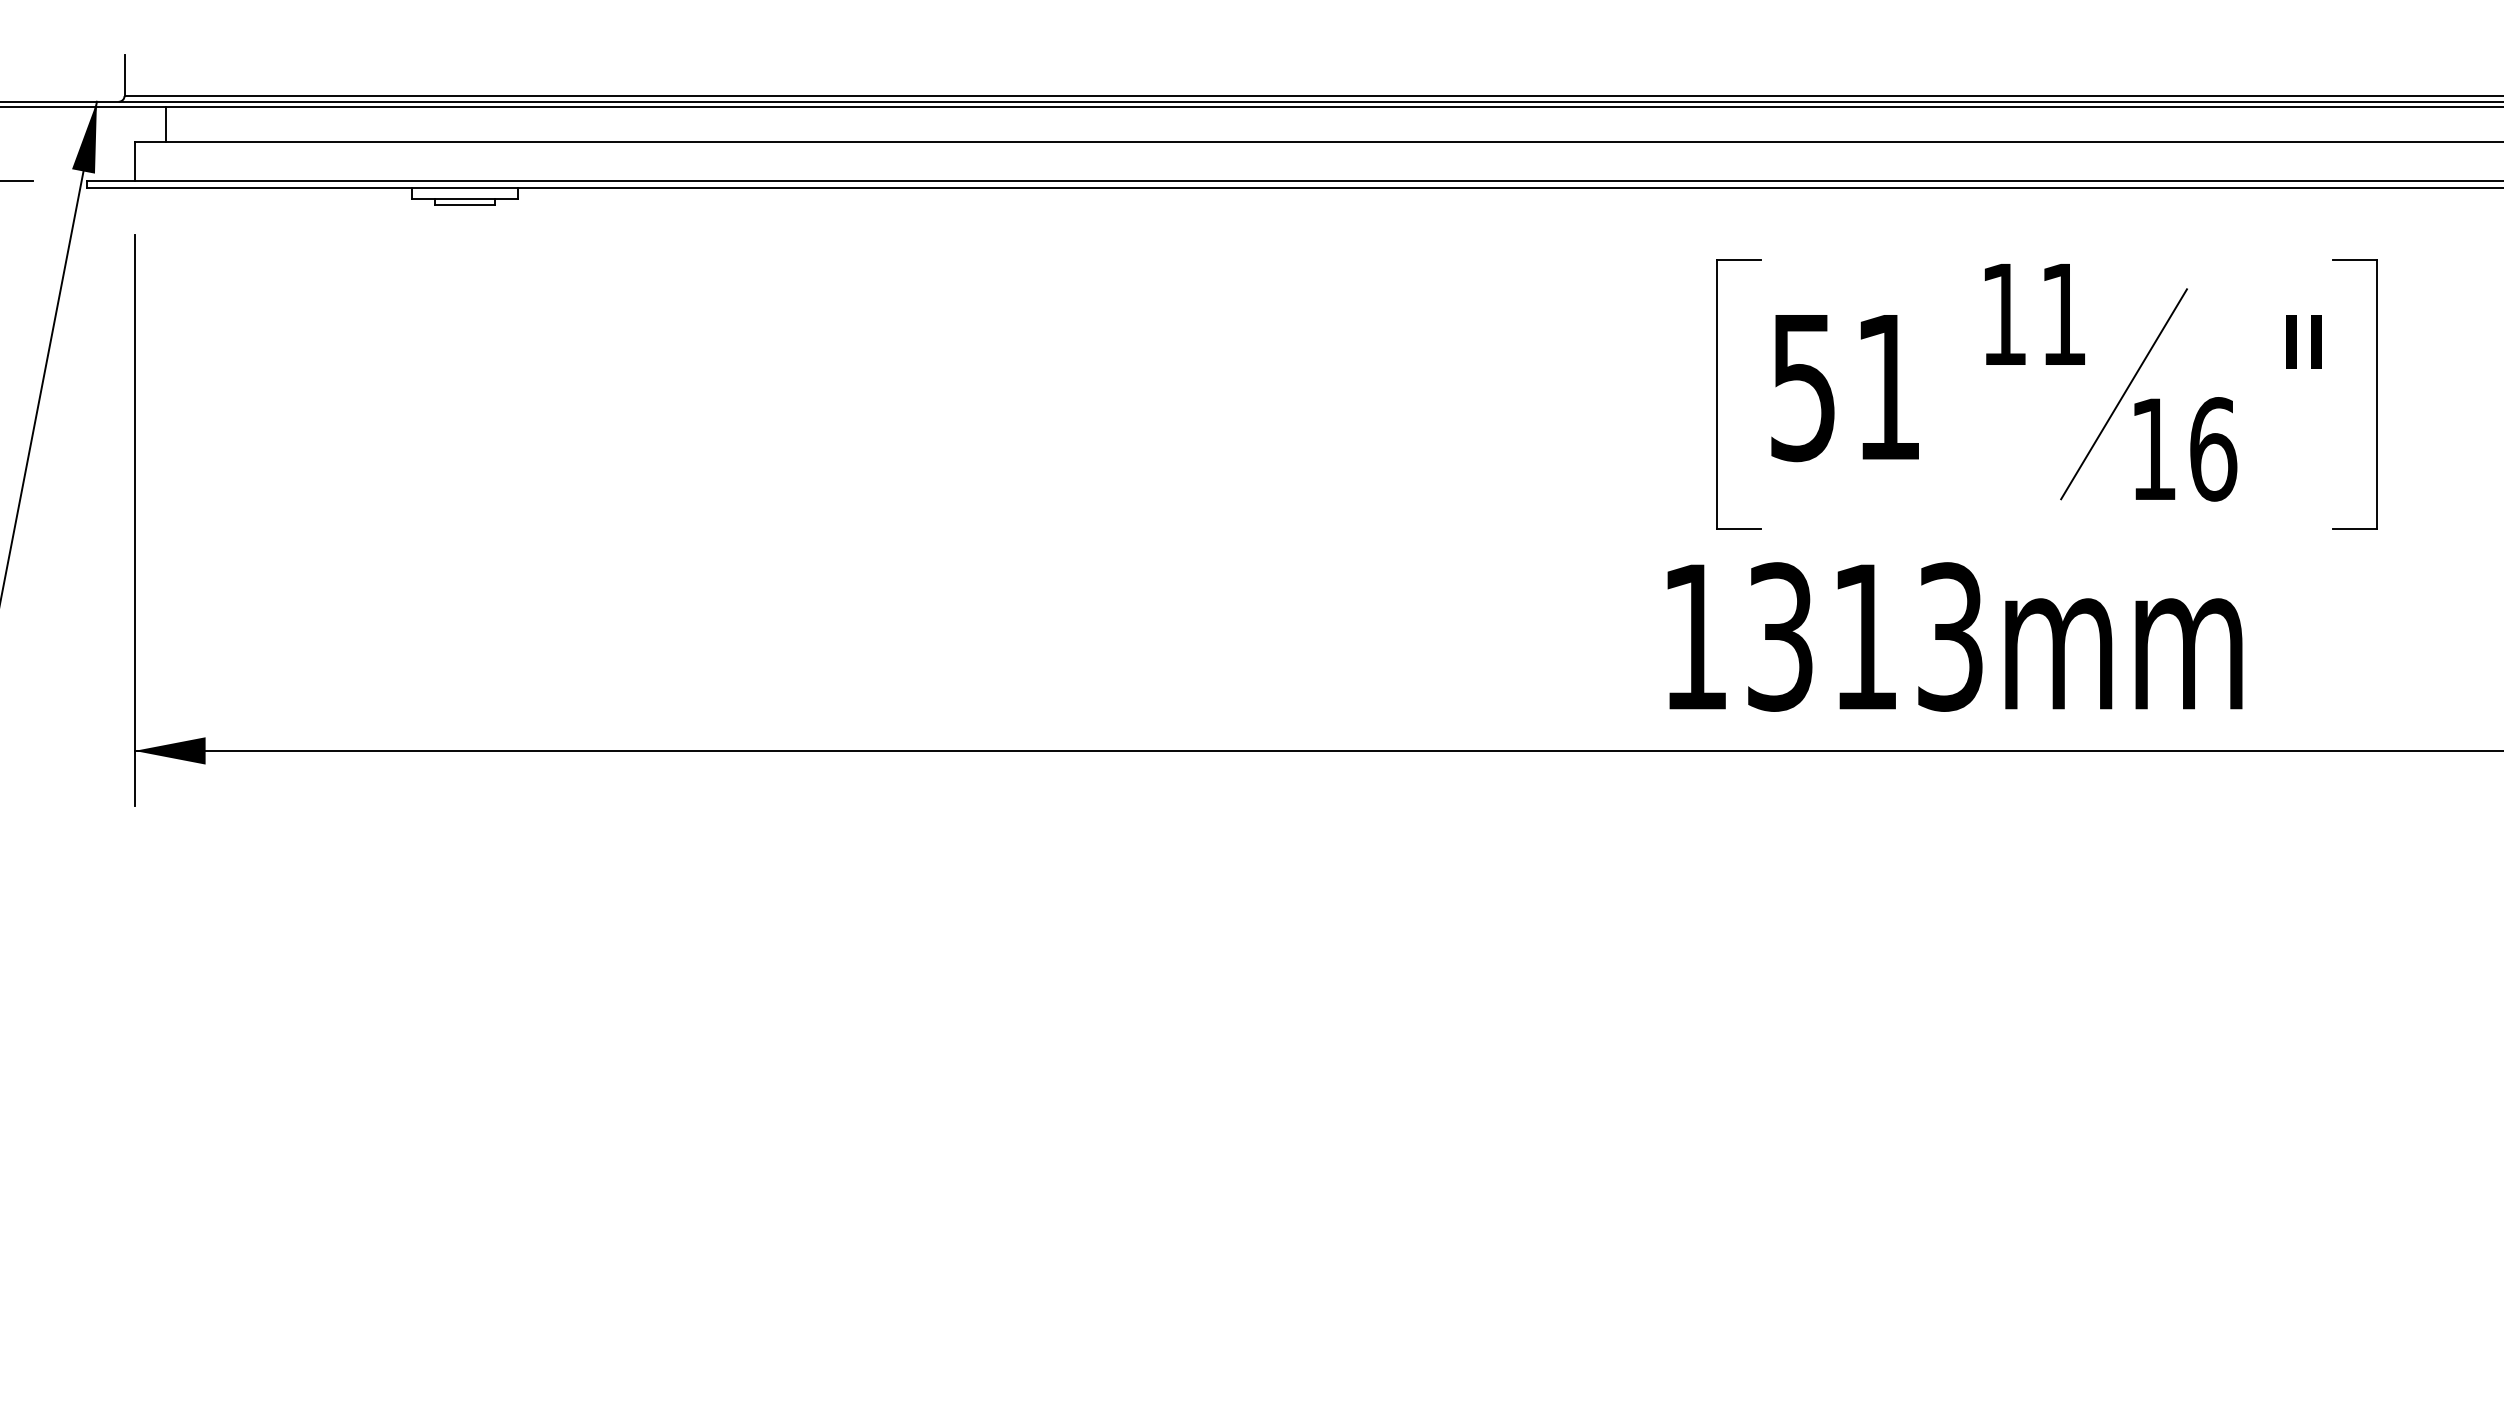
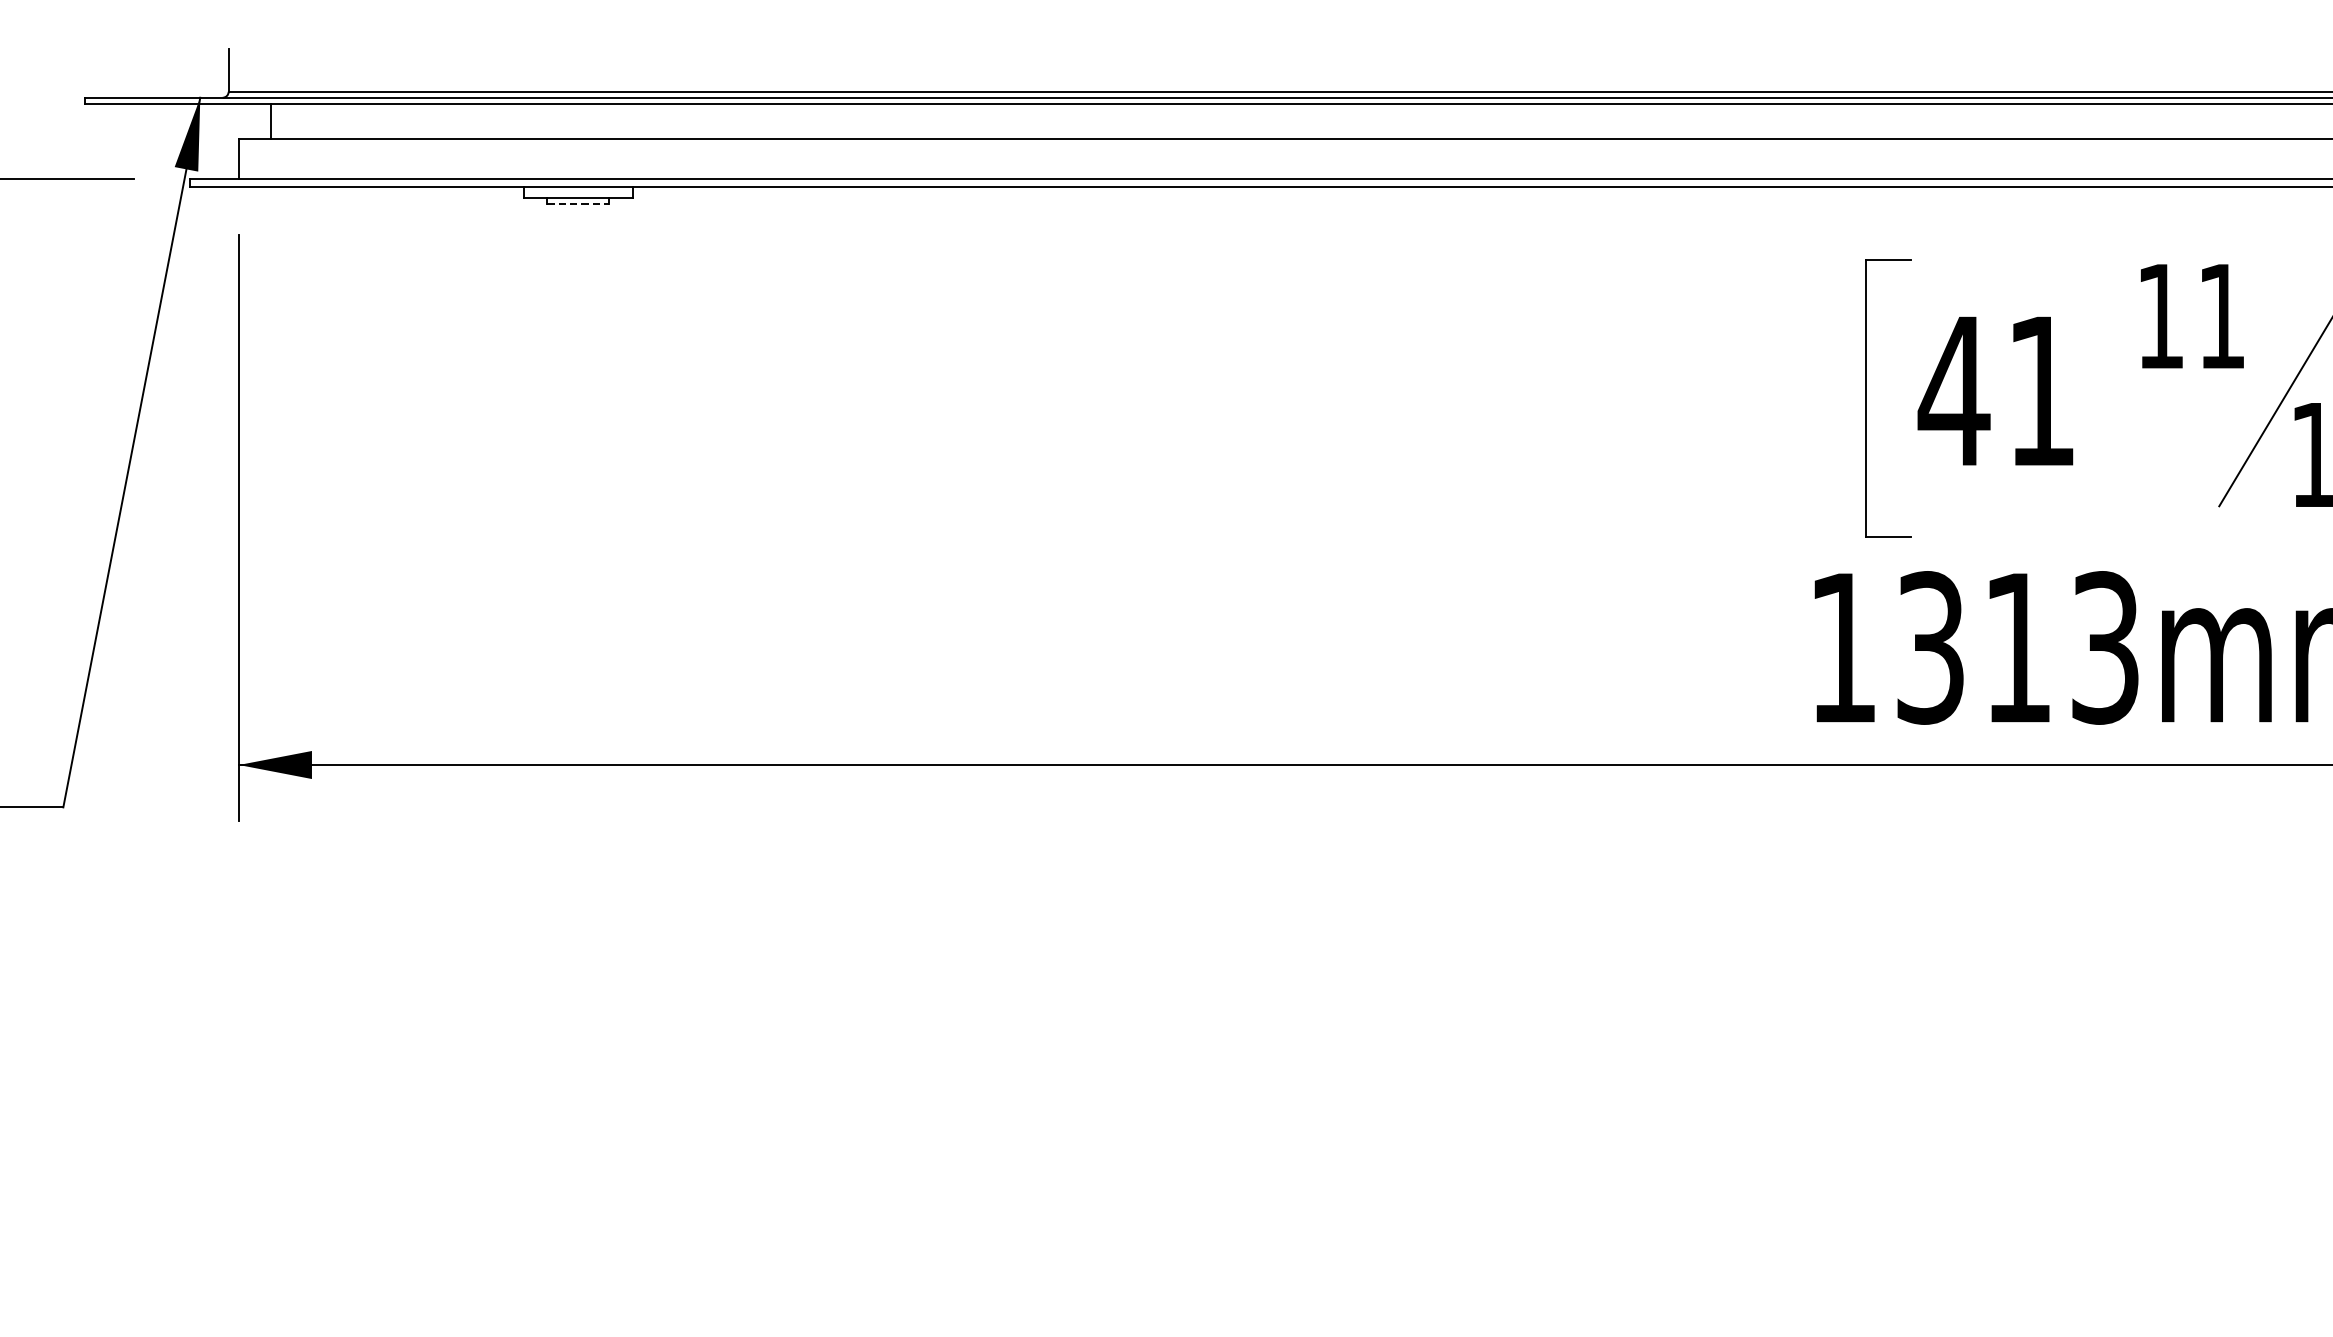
line: (465, 204) -> (579, 203), solid -> dashed
text: (1802, 388) -> (1953, 392), 51 -> 41

